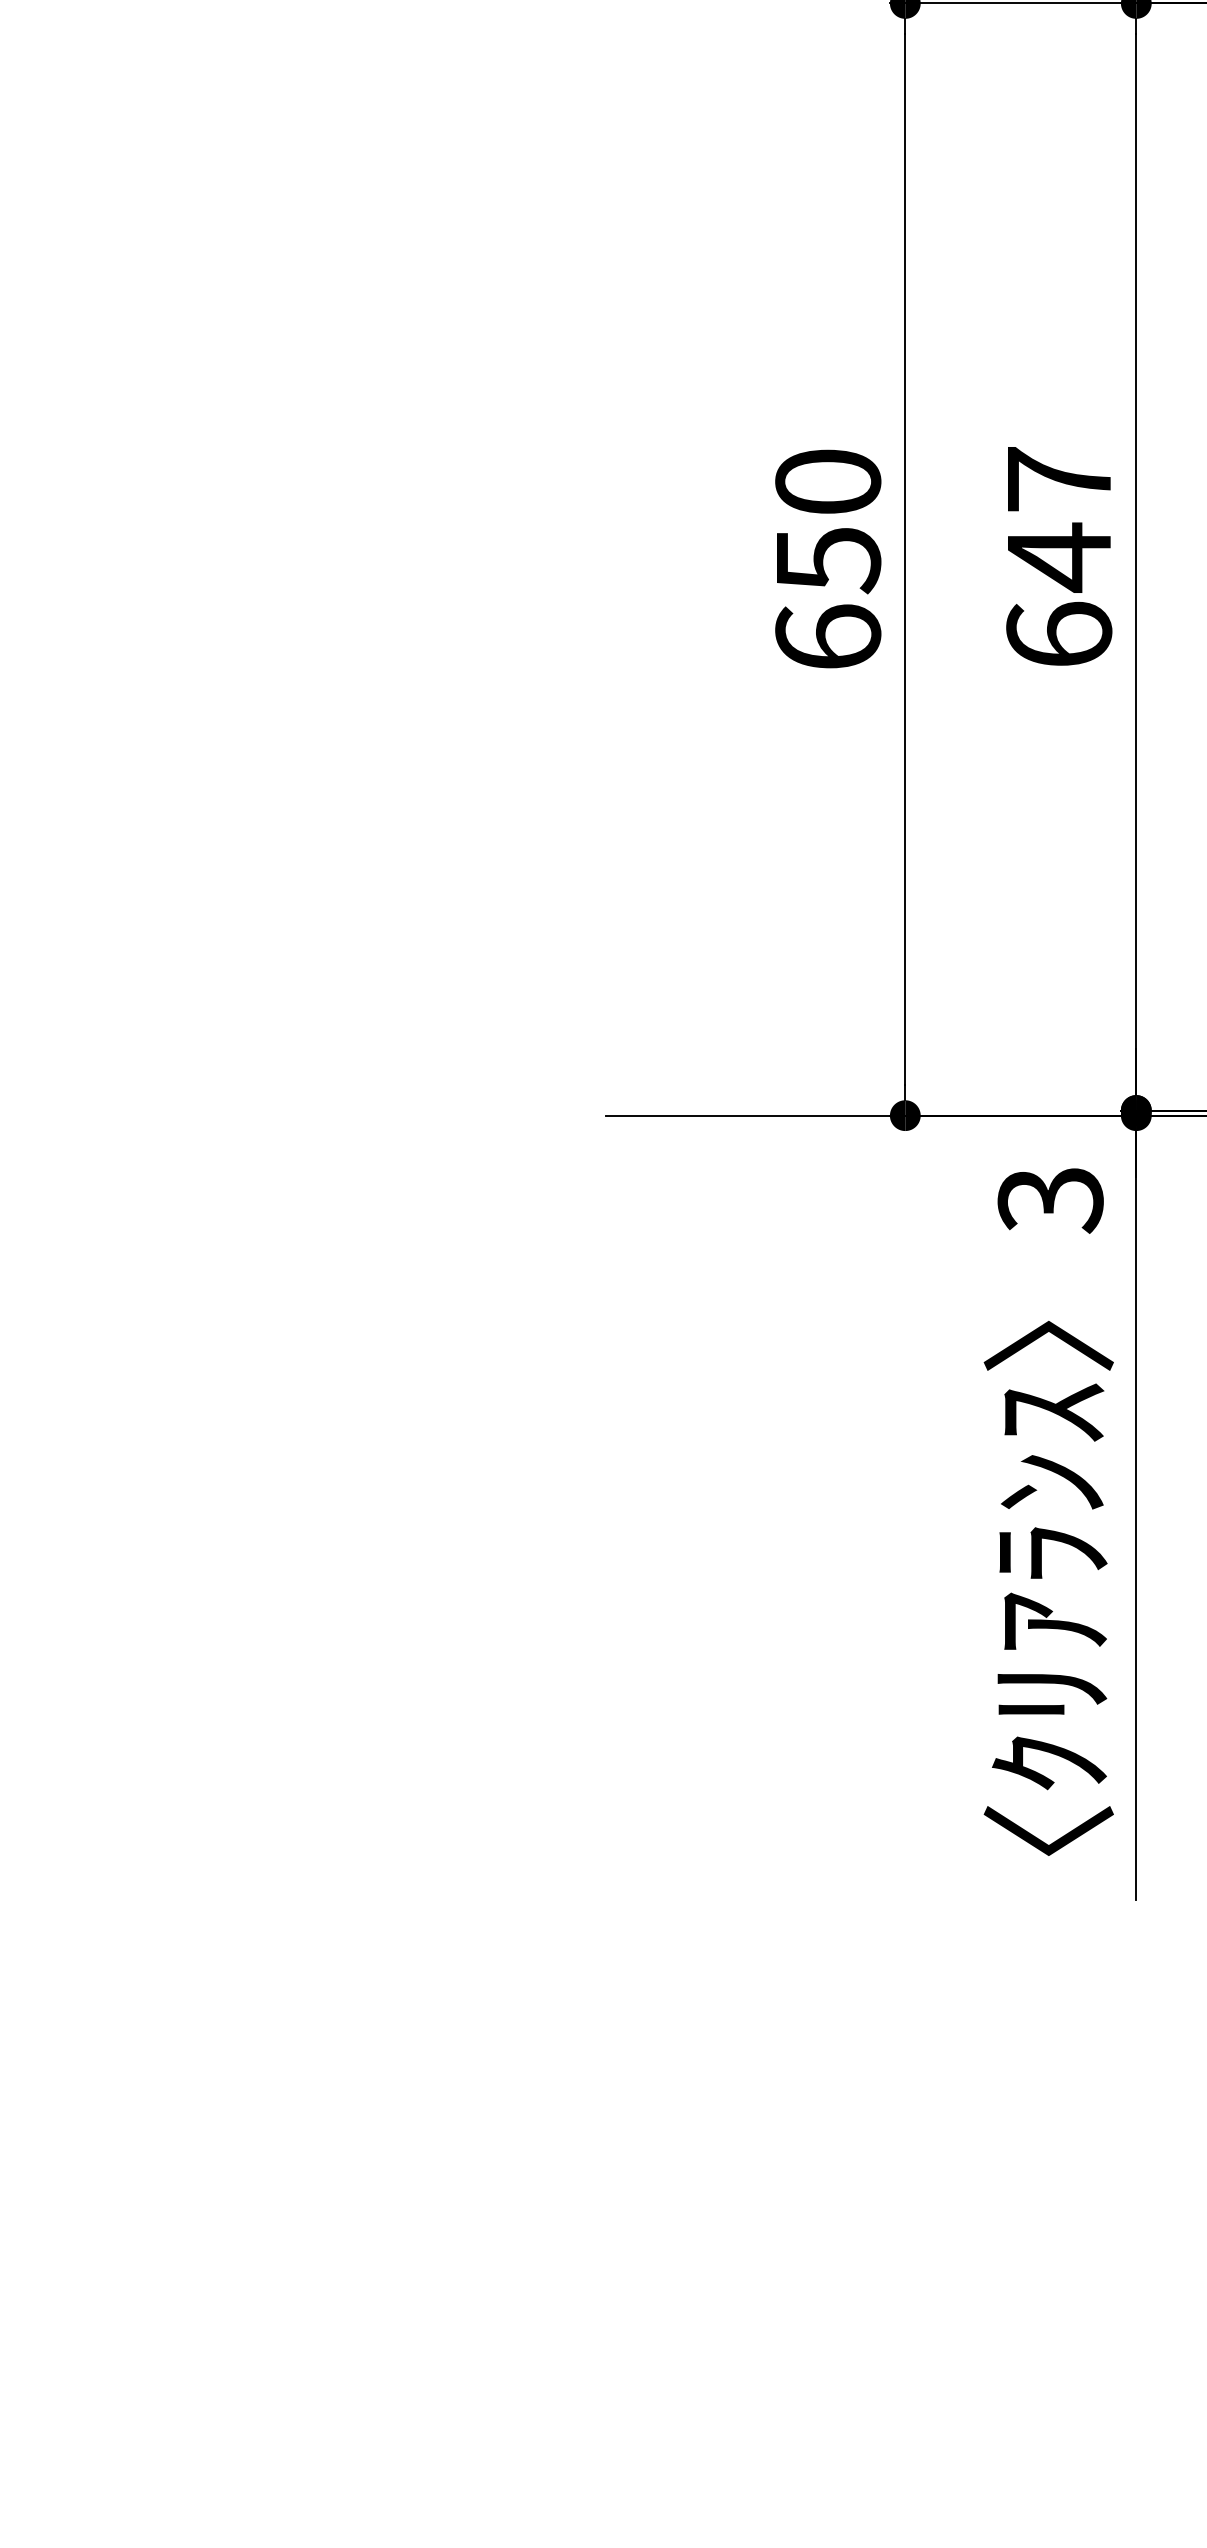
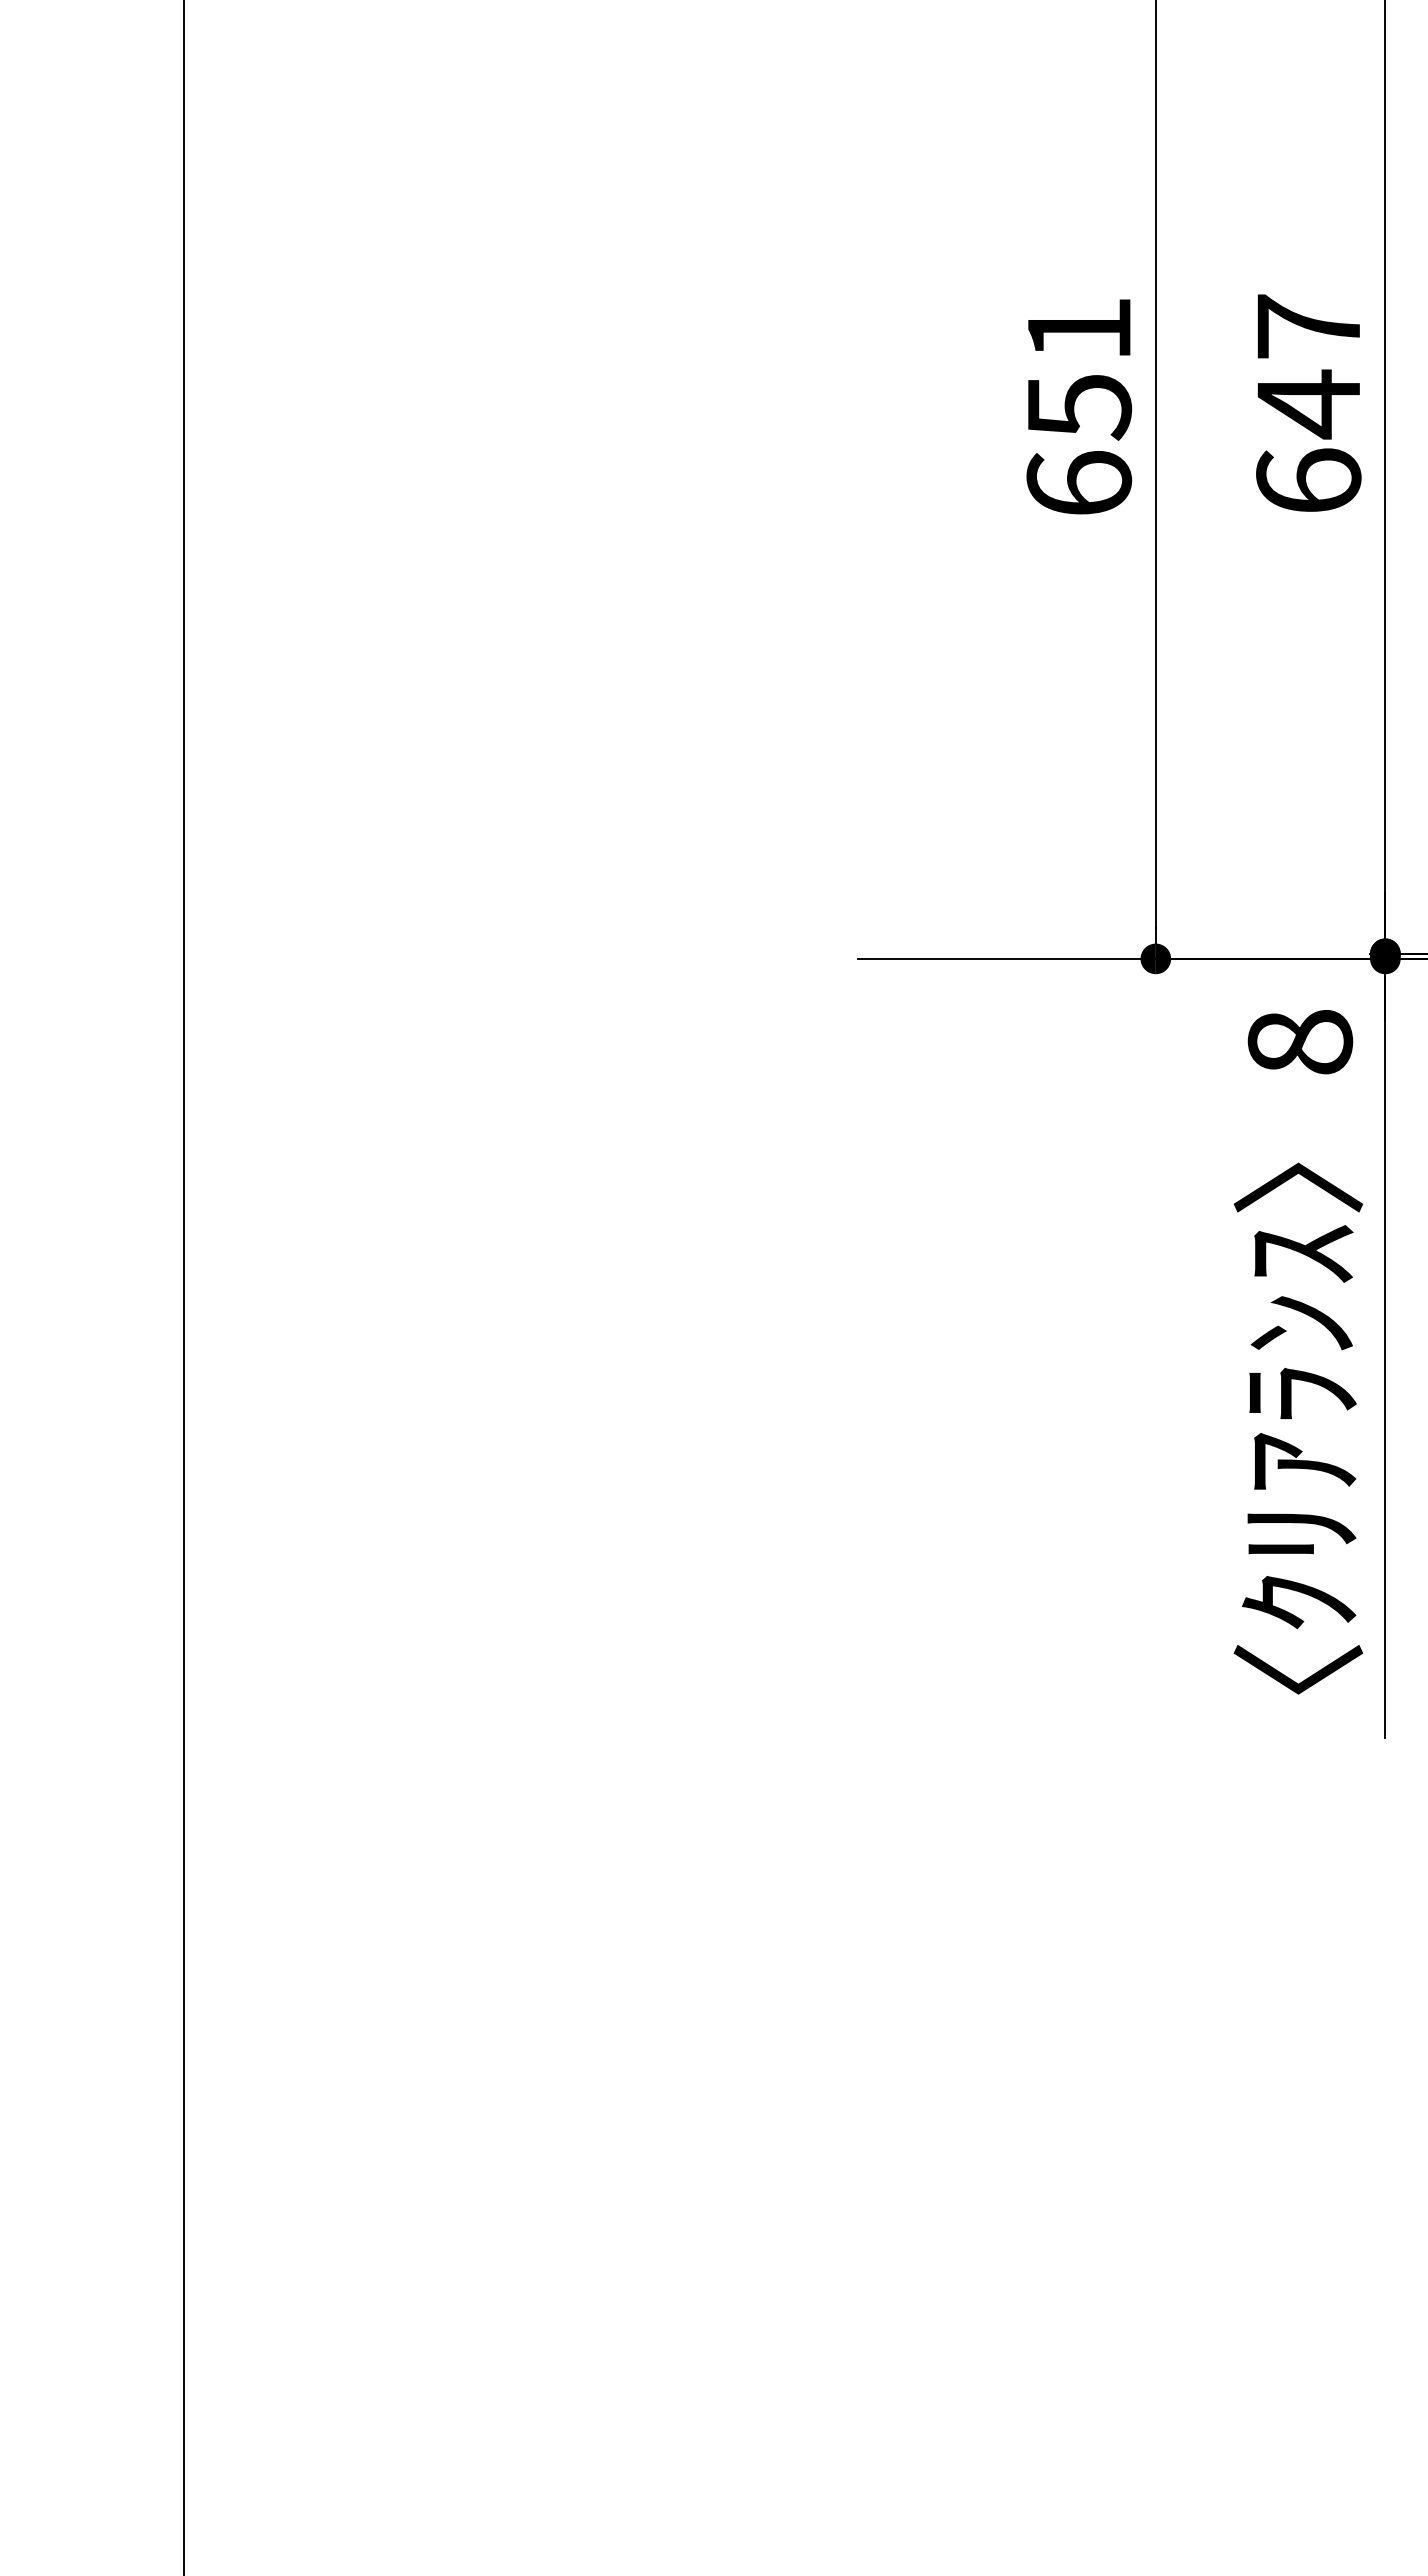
text: (828, 481) -> (1079, 328), 650 -> 651
text: (1050, 1200) -> (1300, 1043), 3 -> 8

